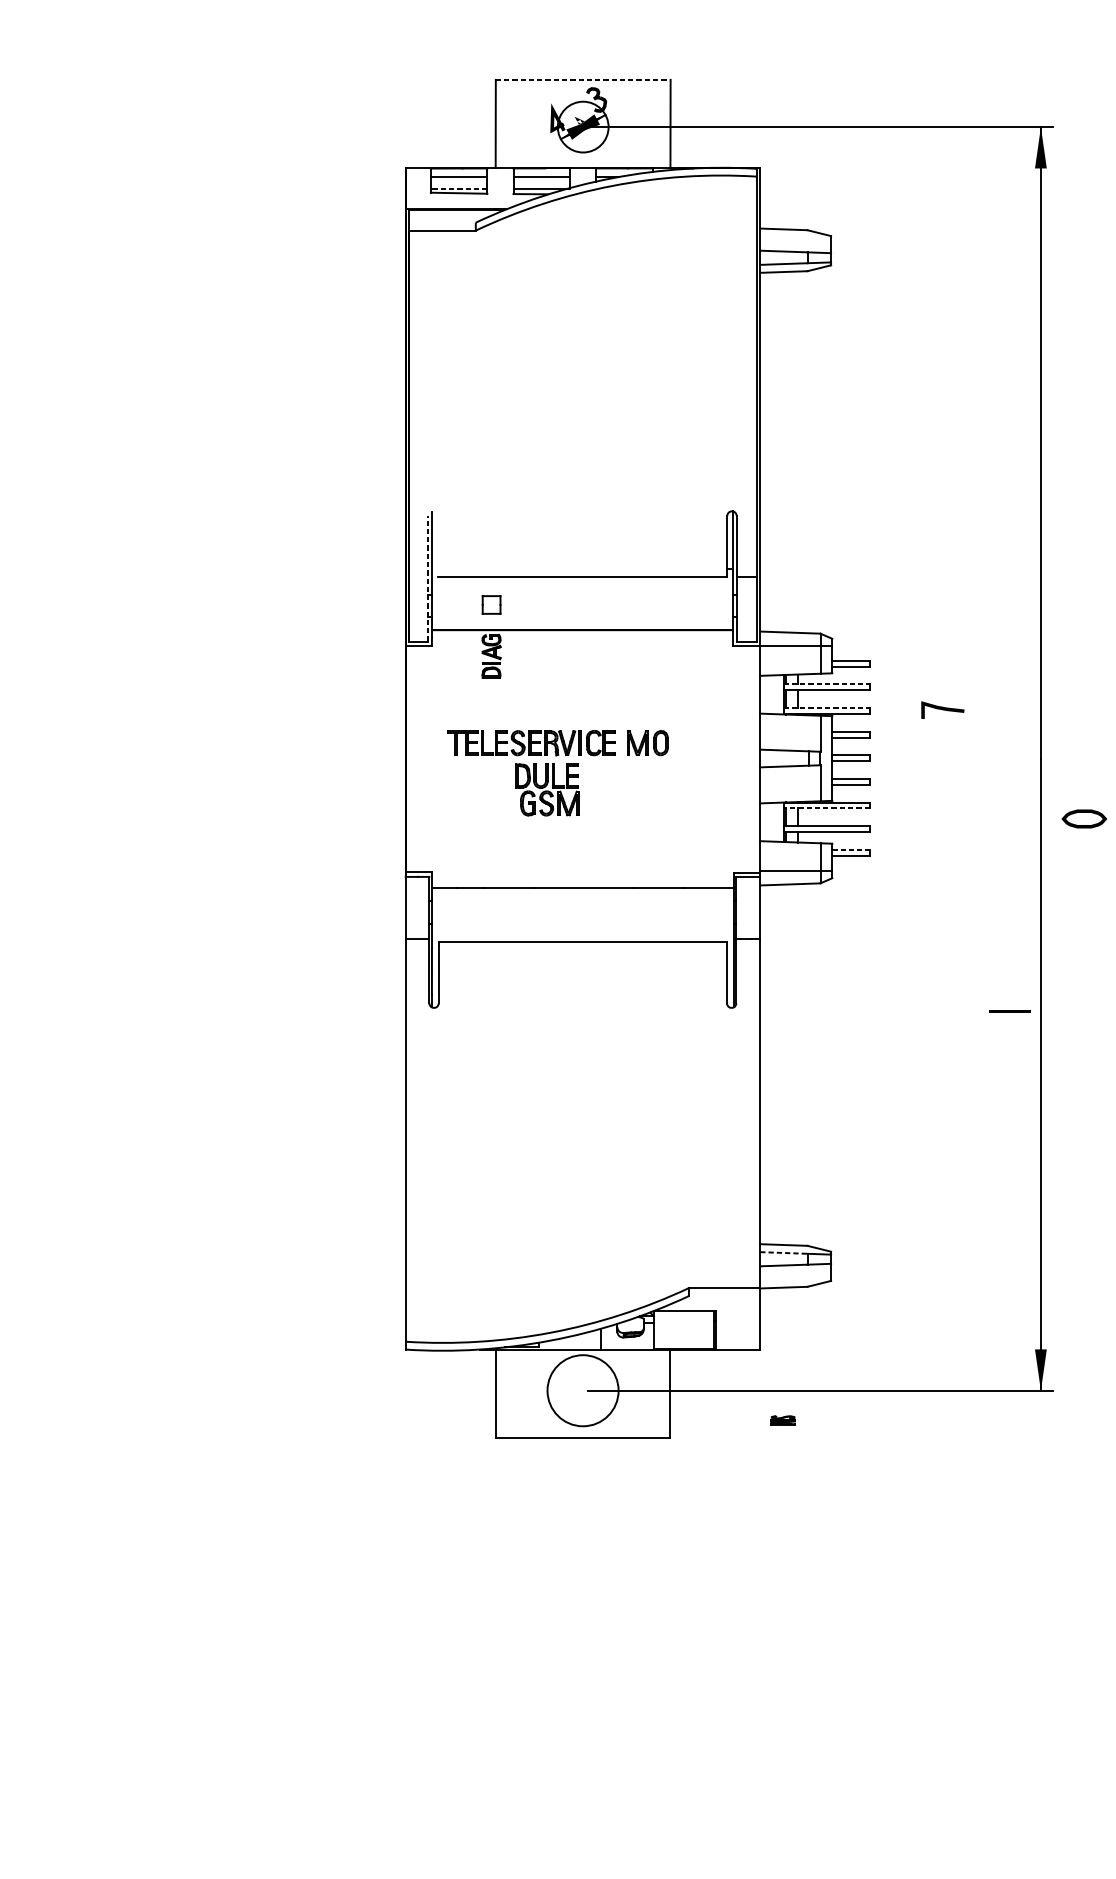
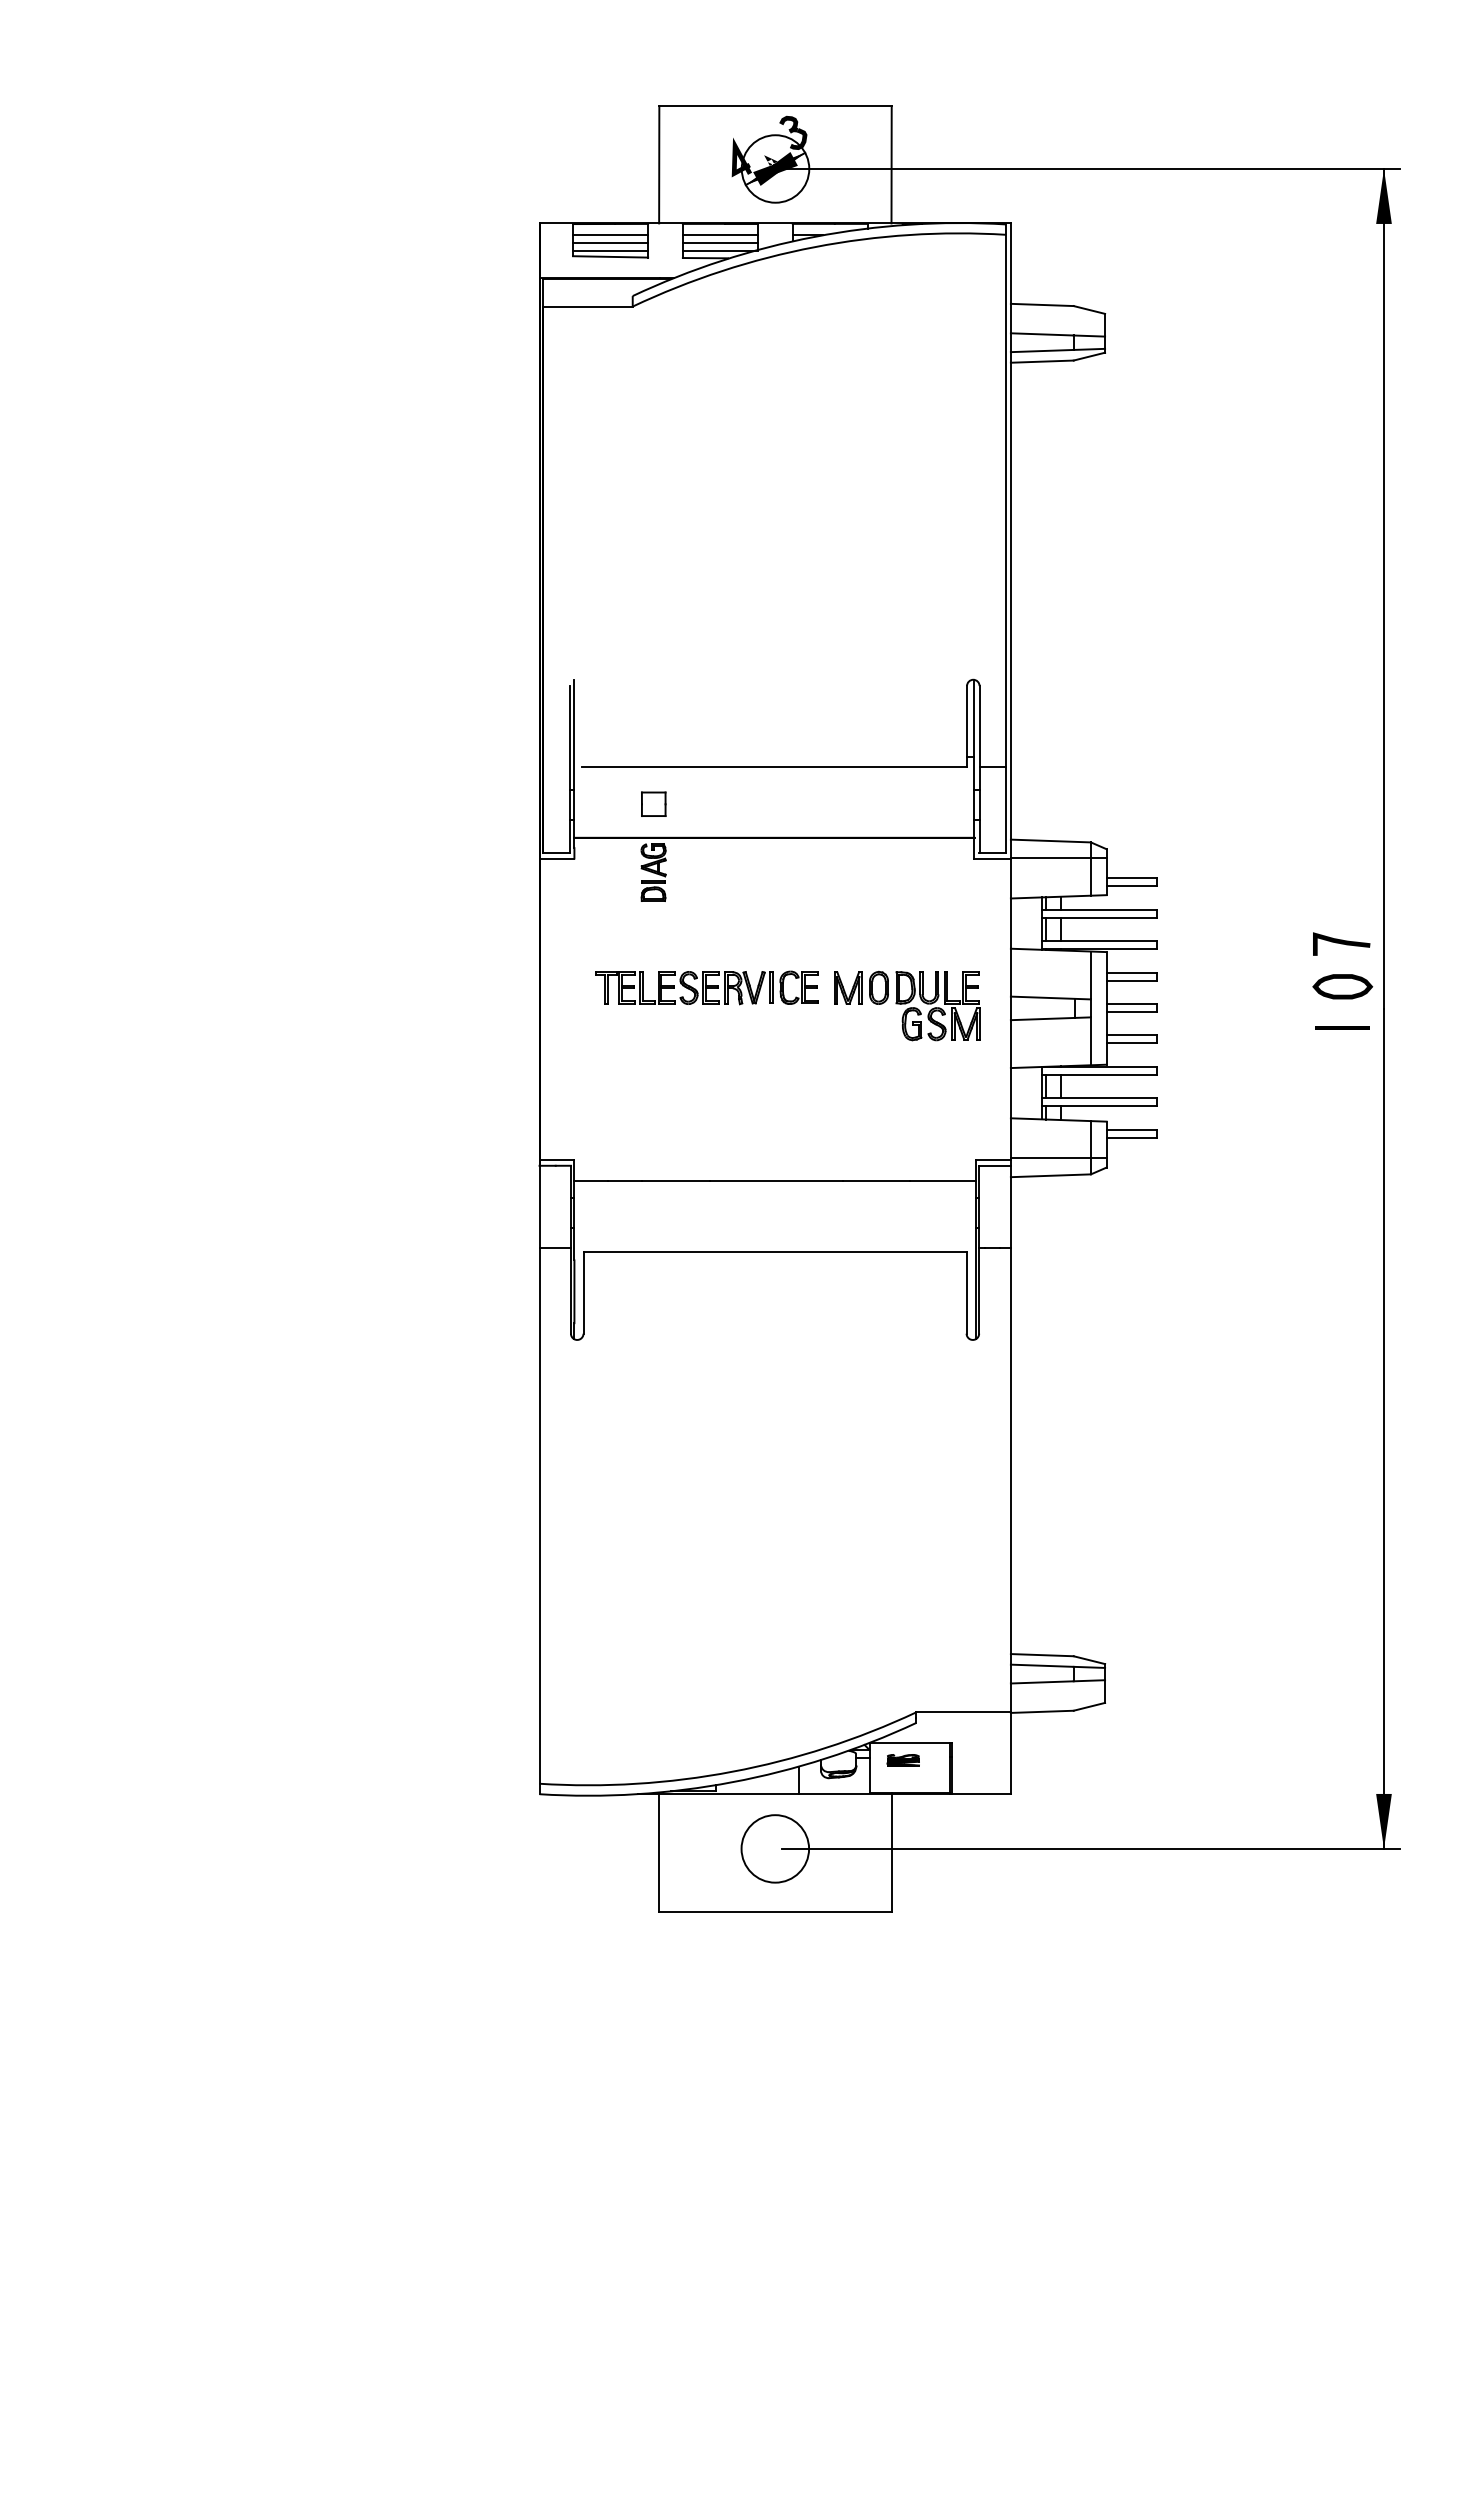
line: (583, 80) -> (776, 106), dashed -> solid
line: (459, 182) -> (610, 242), added
line: (541, 182) -> (720, 242), added
line: (459, 188) -> (610, 250), dashed -> solid
line: (428, 578) -> (569, 769), dashed -> solid
line: (826, 684) -> (1099, 909), dashed -> solid
line: (826, 708) -> (1099, 941), dashed -> solid
curve: (942, 709) -> (1341, 943), moved
part: (547, 790) -> (937, 1006), moved
line: (826, 808) -> (1098, 1074), dashed -> solid
part: (1084, 818) -> (1342, 986), moved
line: (850, 849) -> (1131, 1129), dashed -> solid
line: (1009, 1011) -> (1342, 1027), moved
line: (784, 1252) -> (1042, 1665), dashed -> solid
circle: (583, 1390) -> (775, 1848), size x0.71
part: (782, 1420) -> (902, 1760), moved

